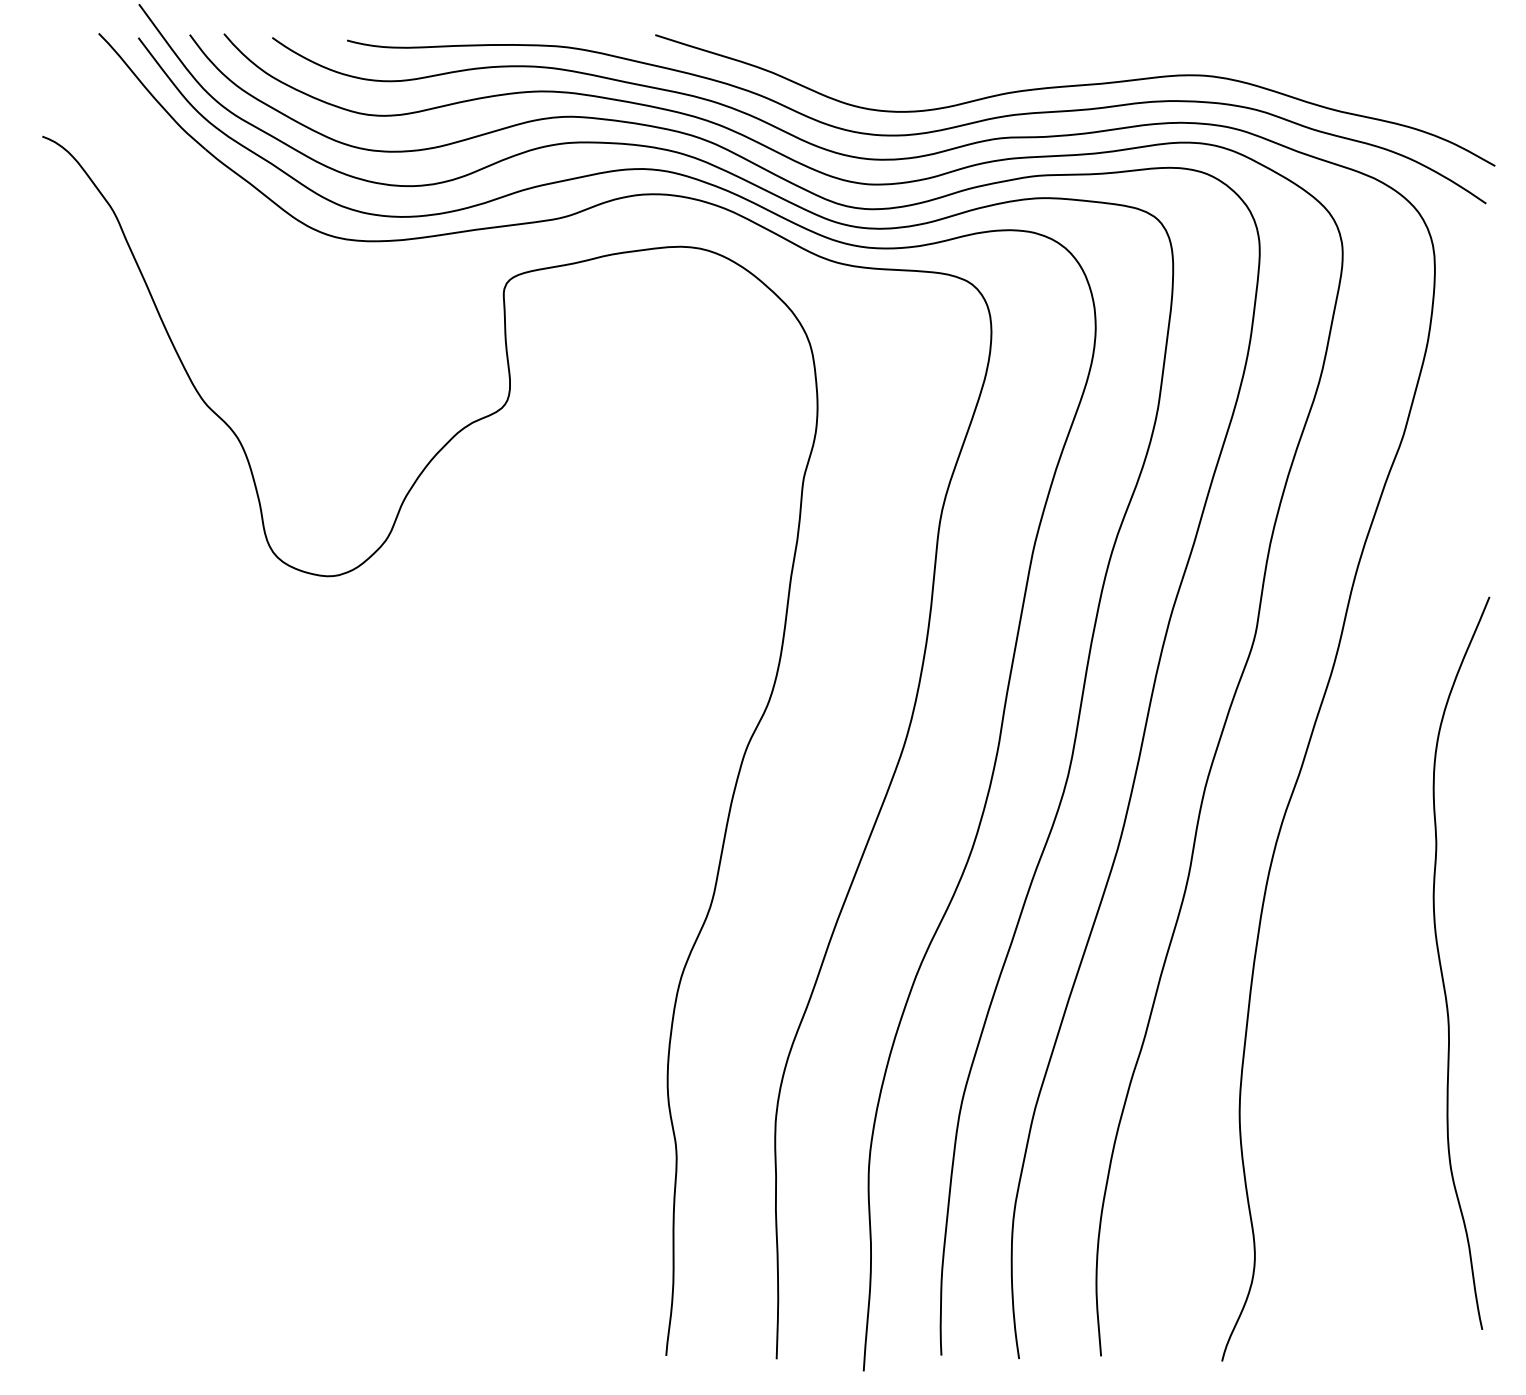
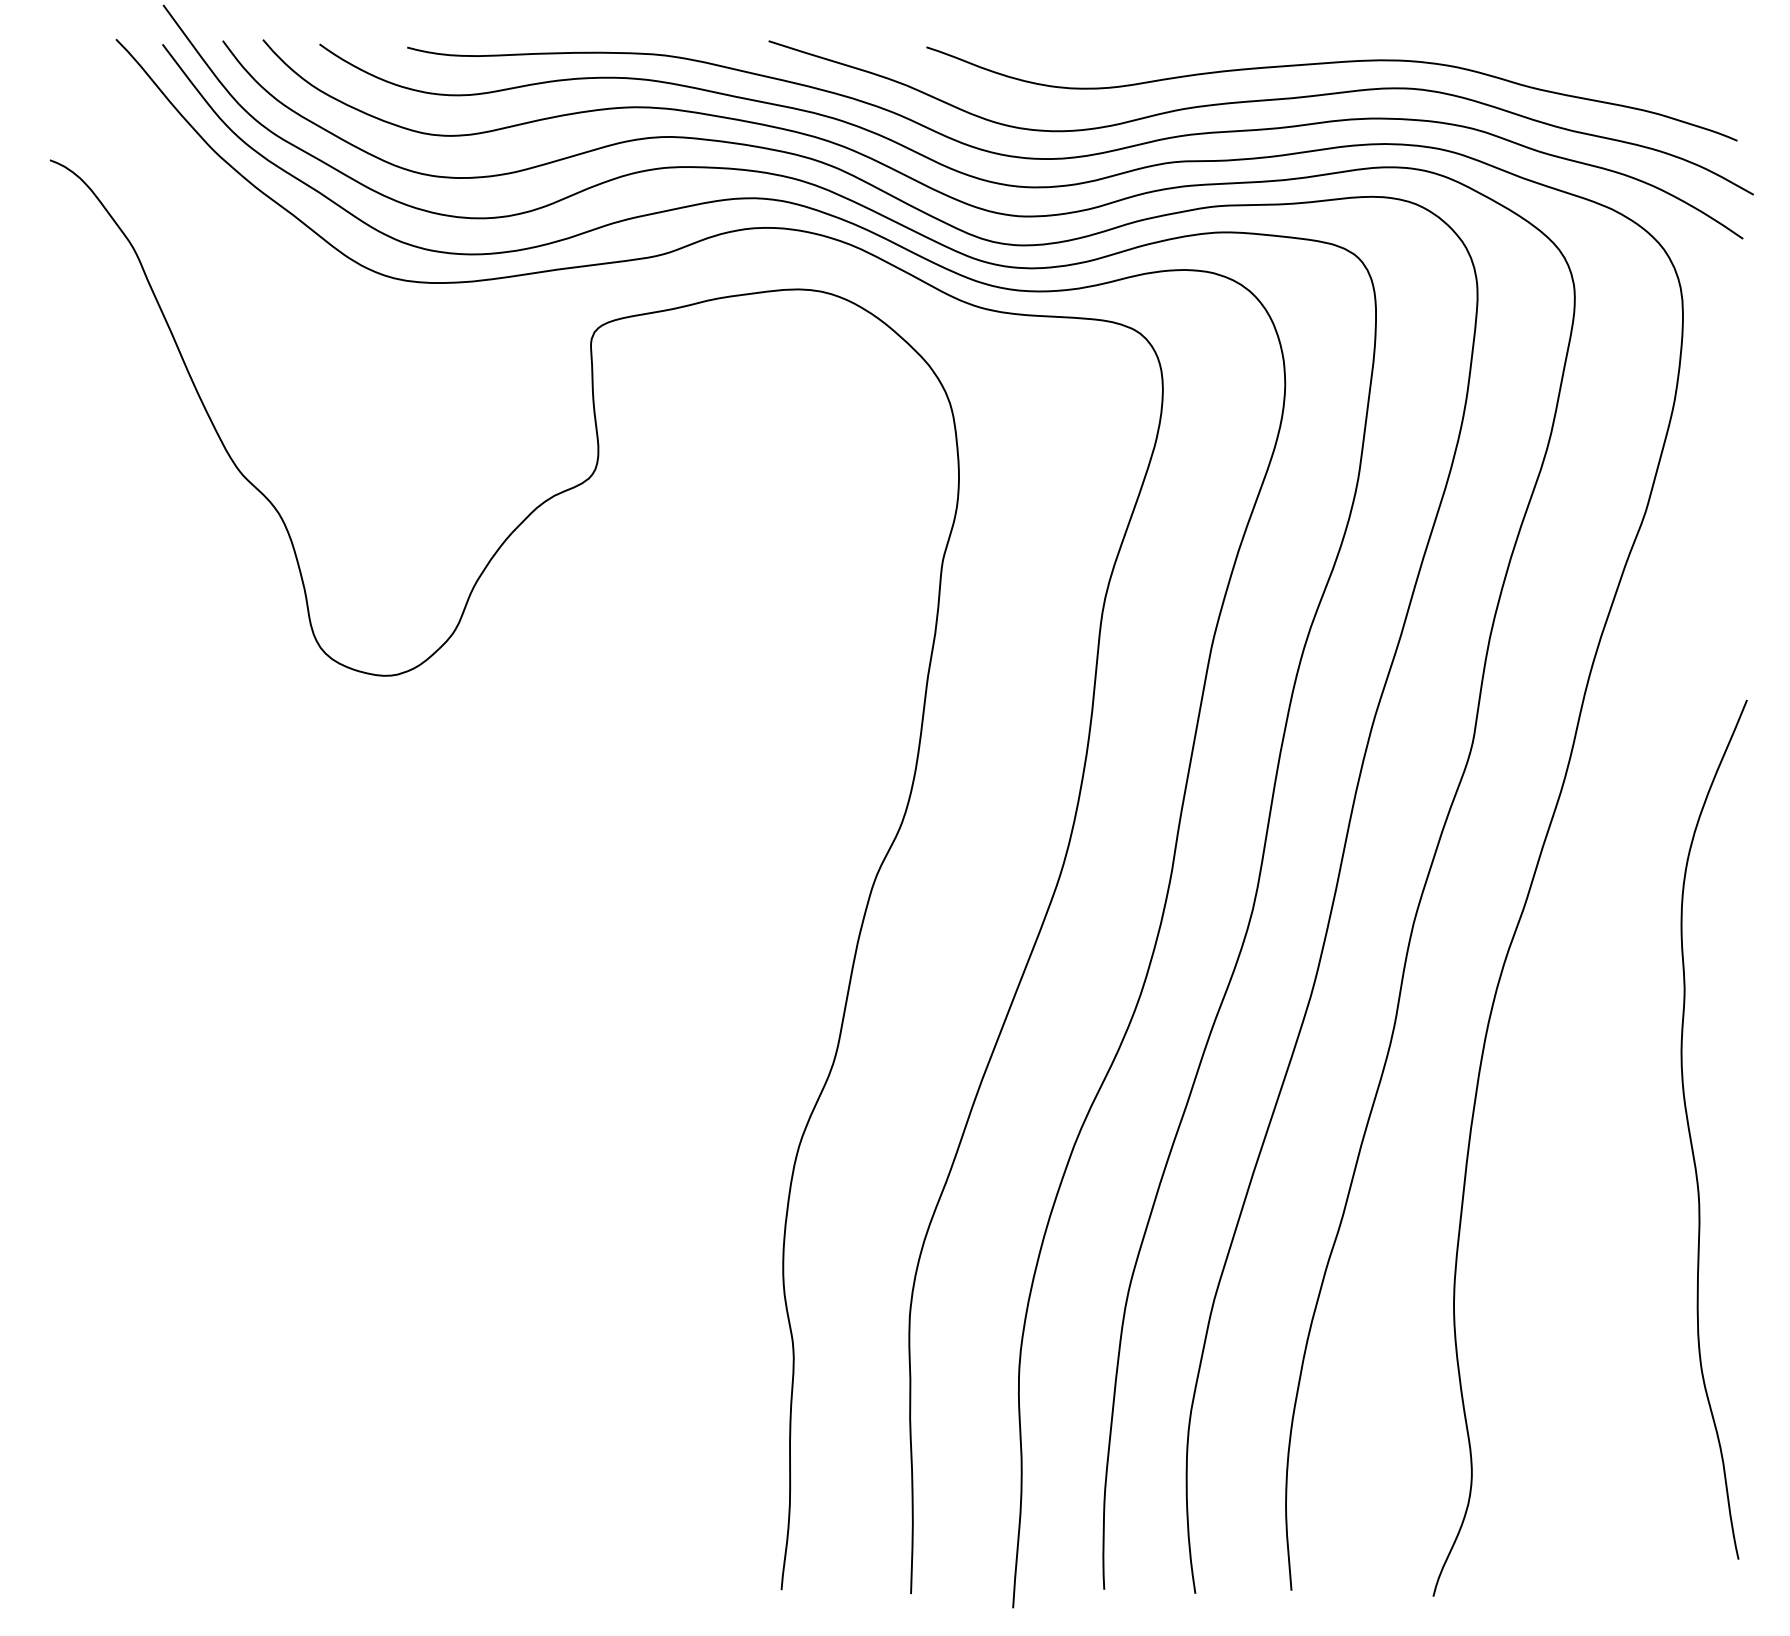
curve: (1135, 54) -> (1331, 63), added

